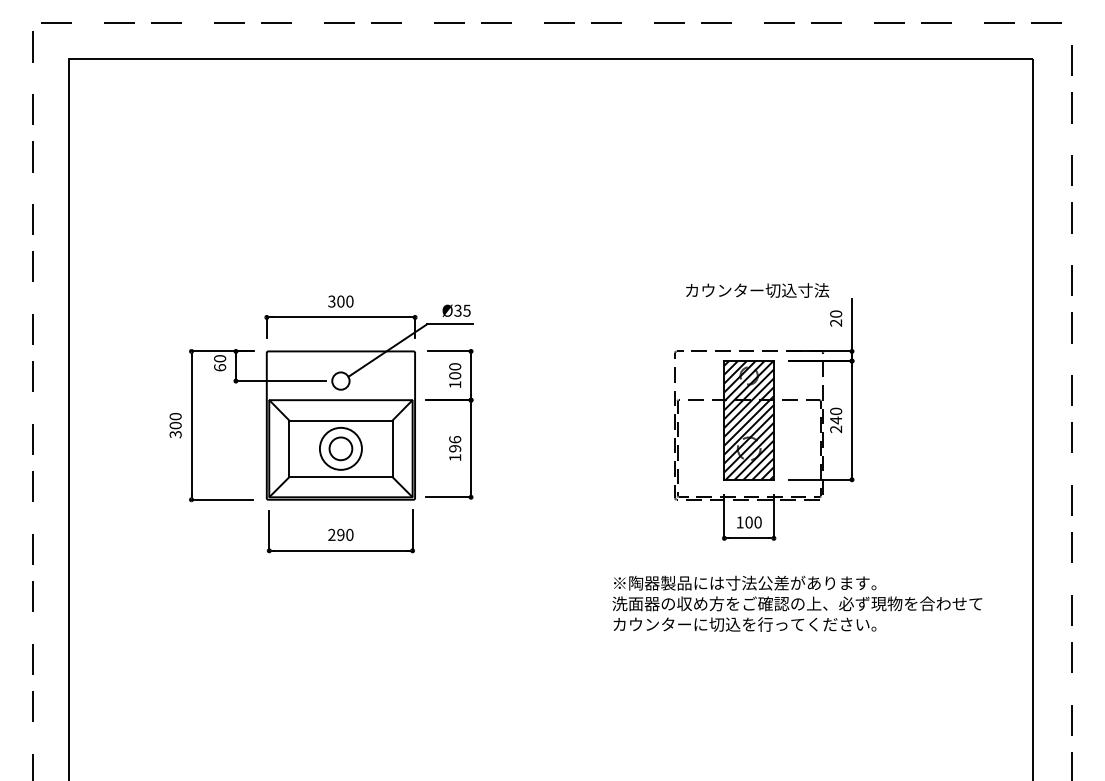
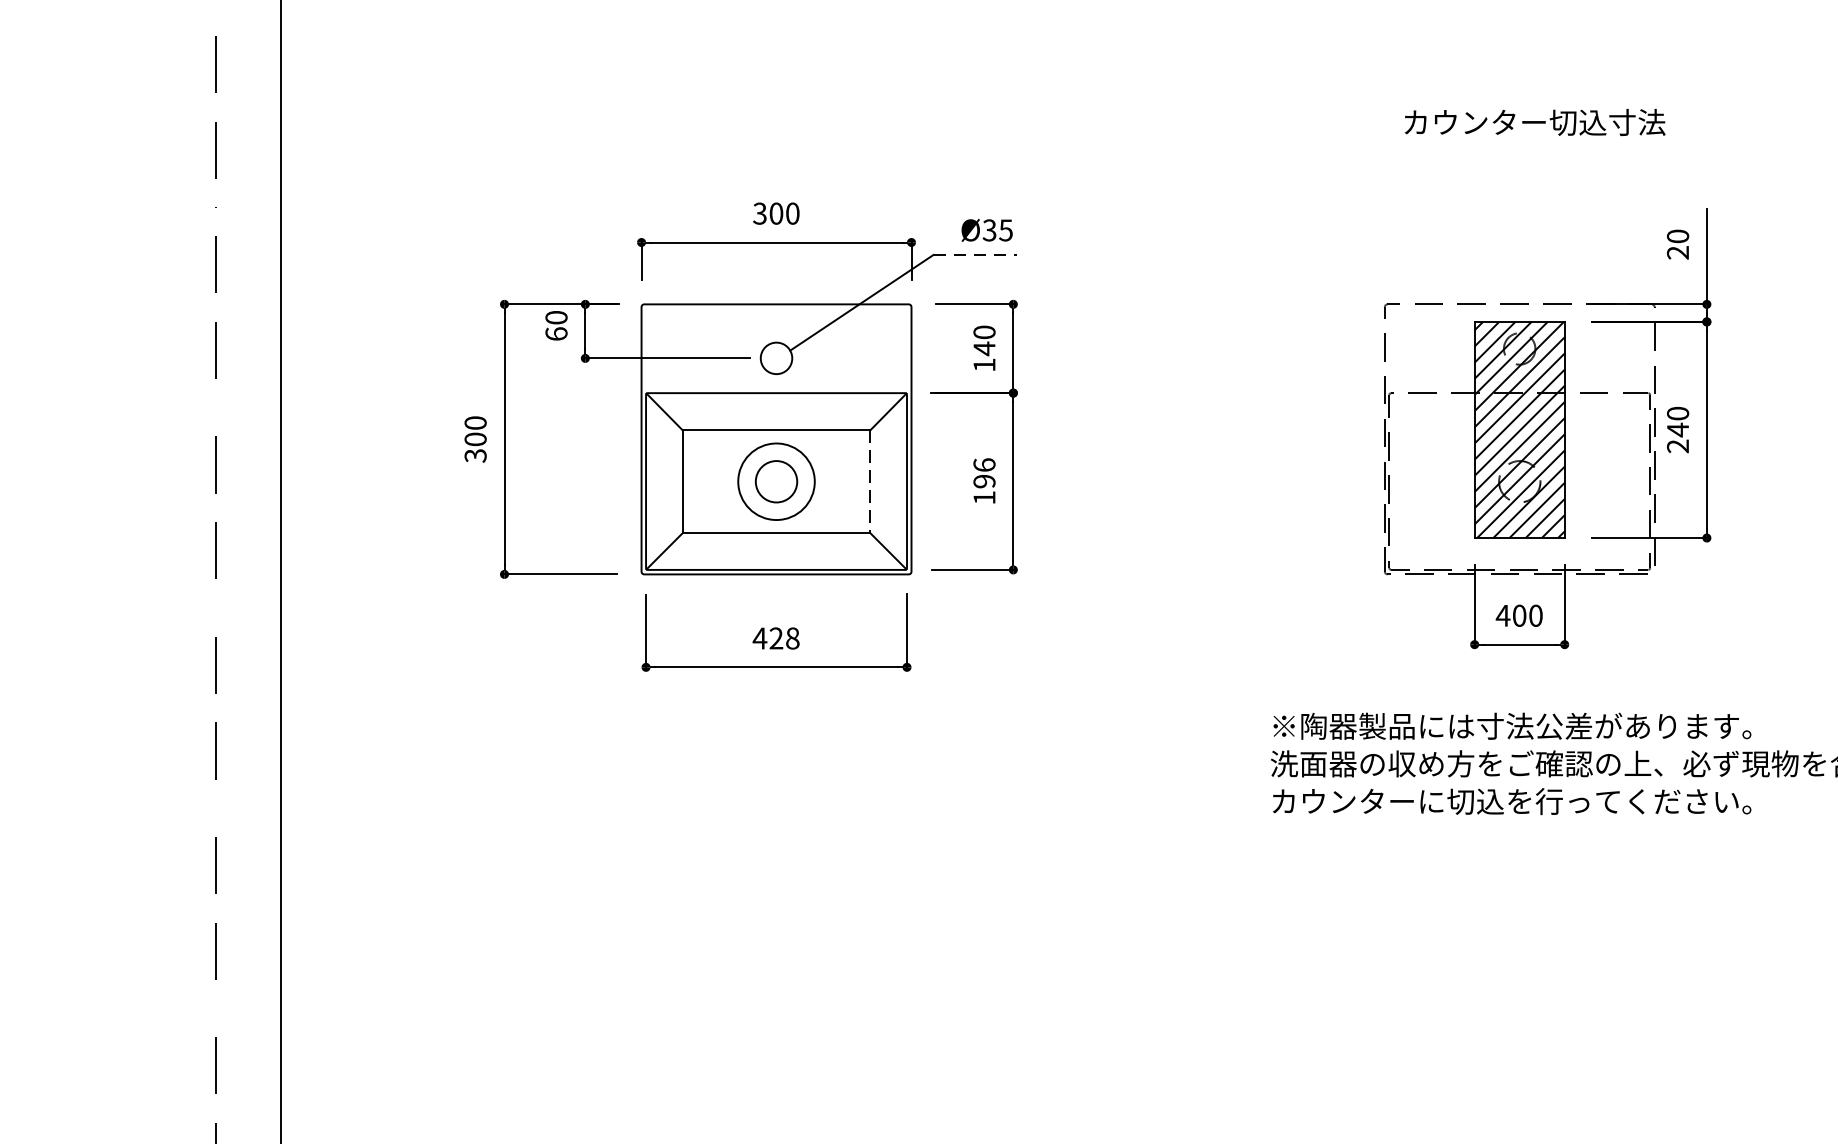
text: (757, 290) -> (1534, 122), moved
line: (450, 324) -> (975, 255), solid -> dashed
text: (455, 375) -> (985, 348), 100 -> 140
line: (392, 449) -> (870, 482), solid -> dashed
text: (740, 522) -> (1503, 615), 100 -> 400
text: (340, 534) -> (775, 637), 290 -> 428

